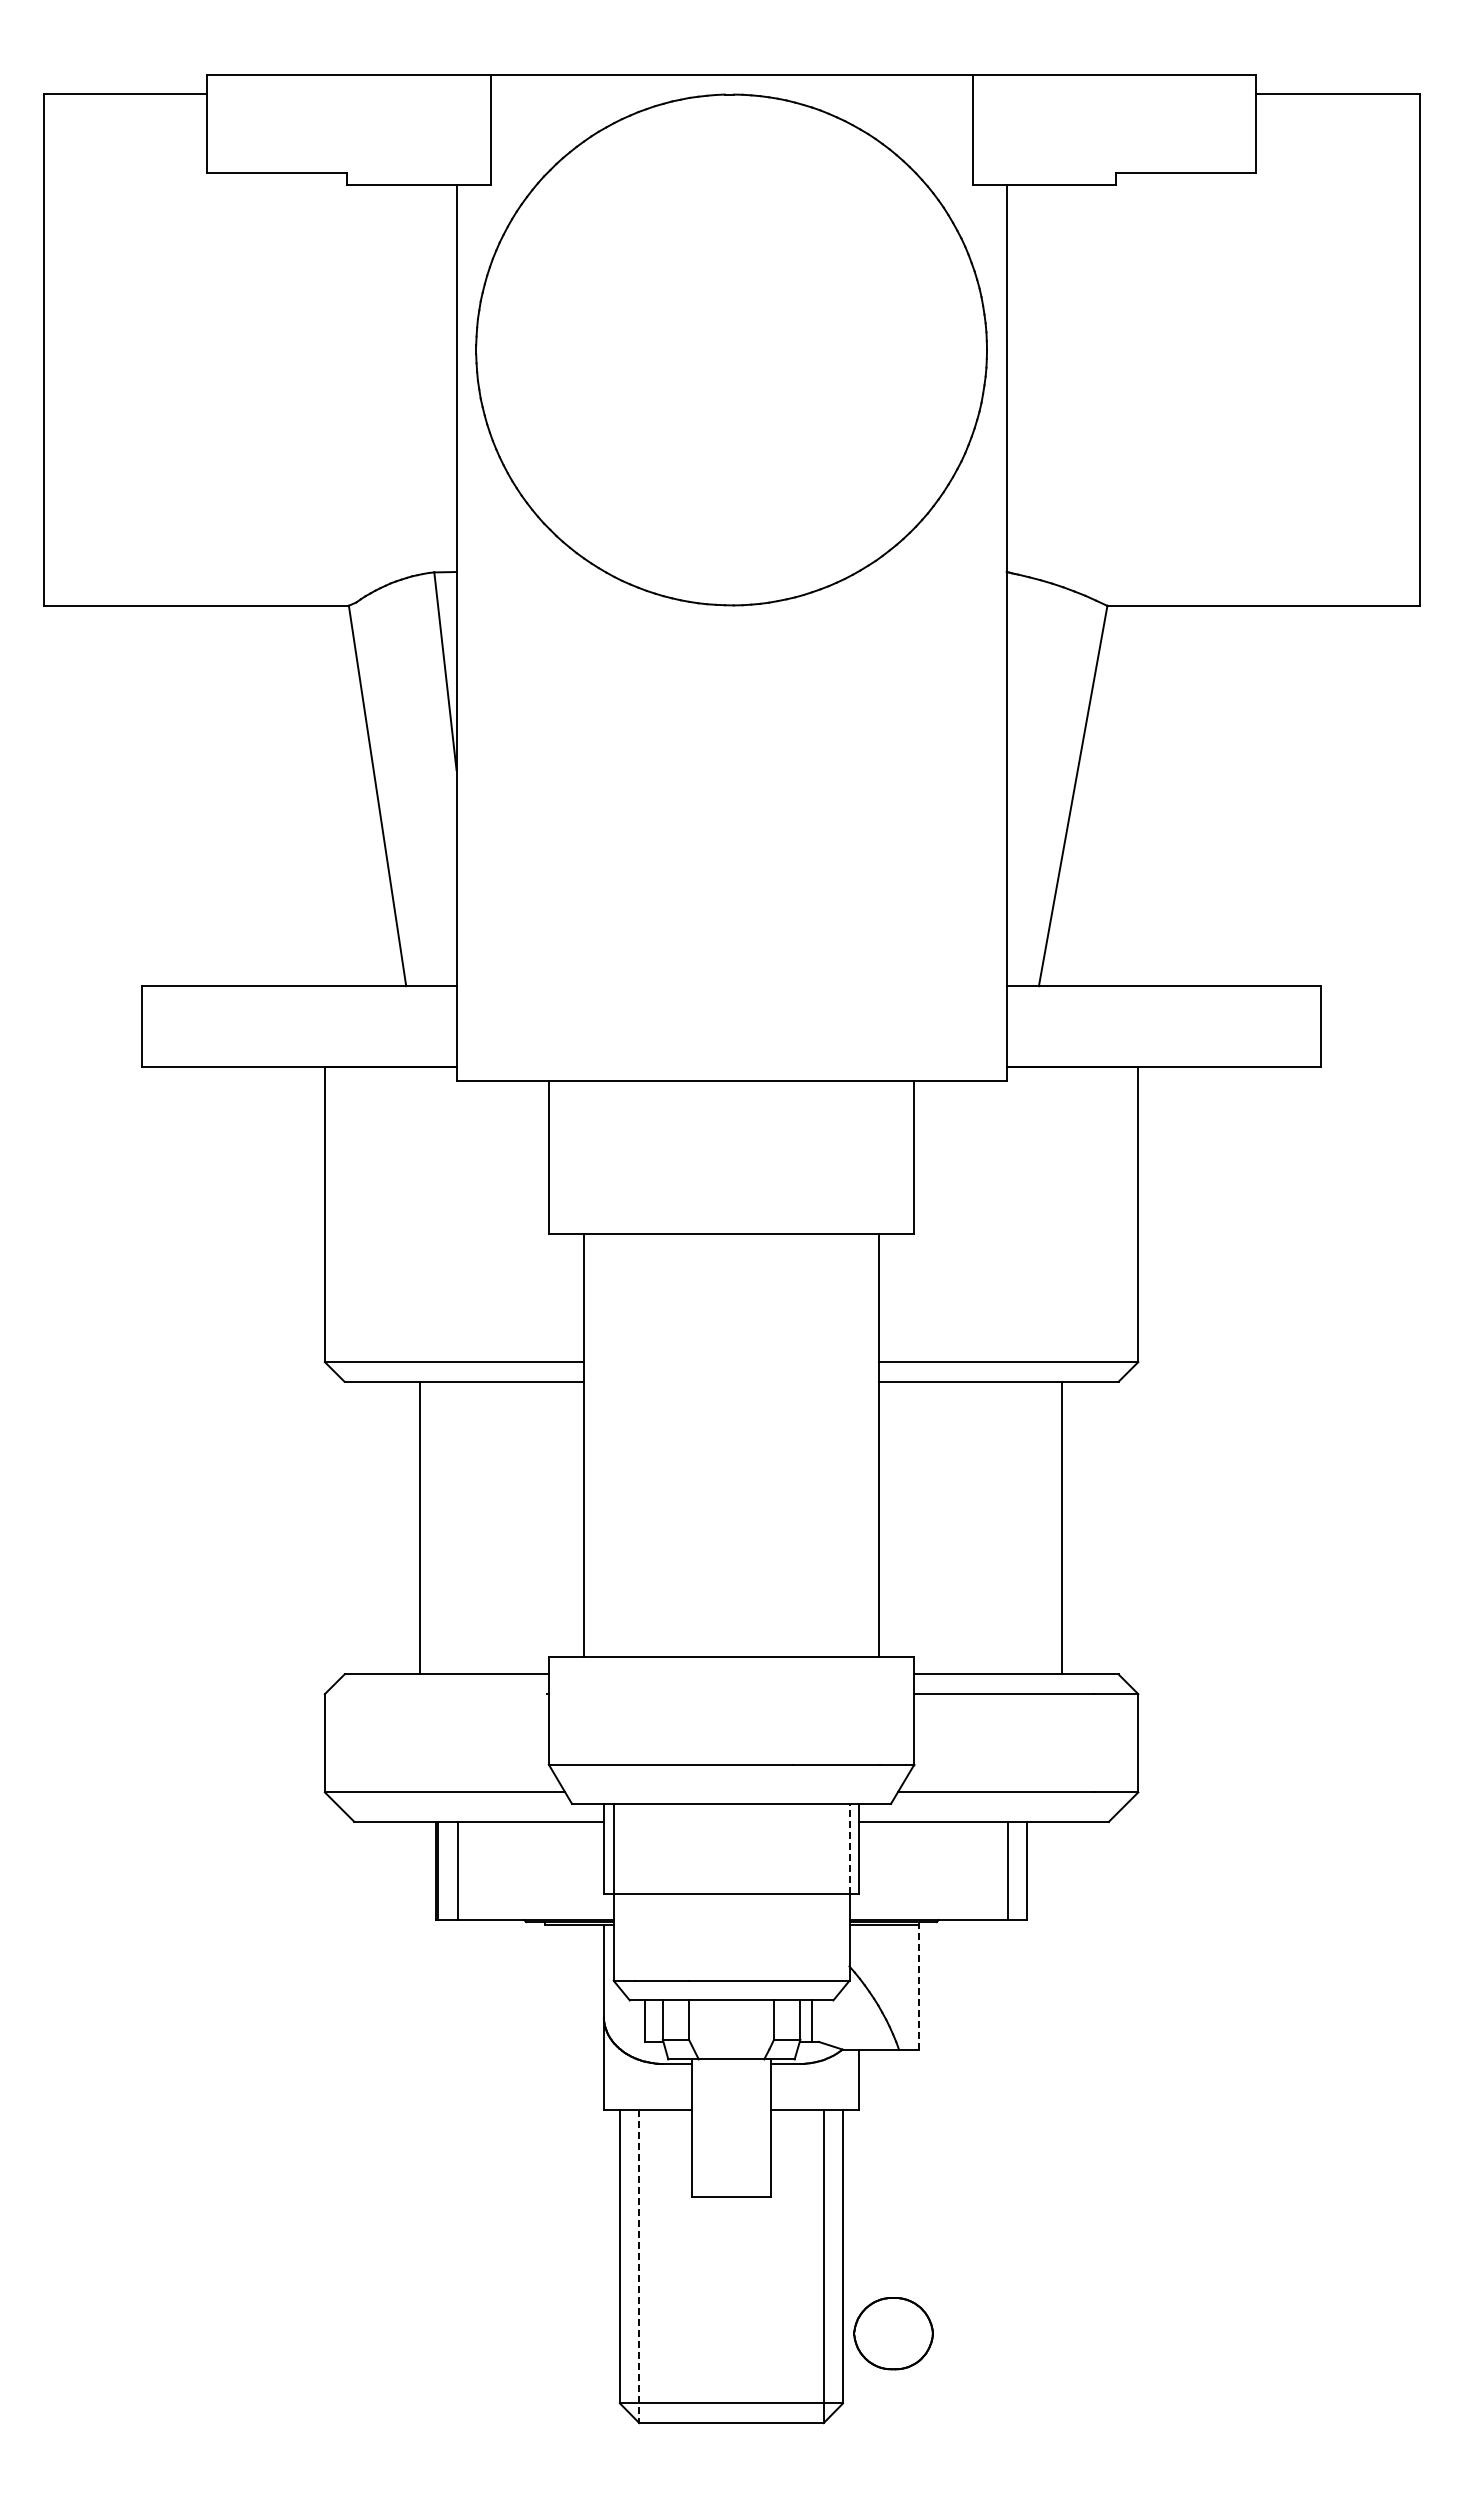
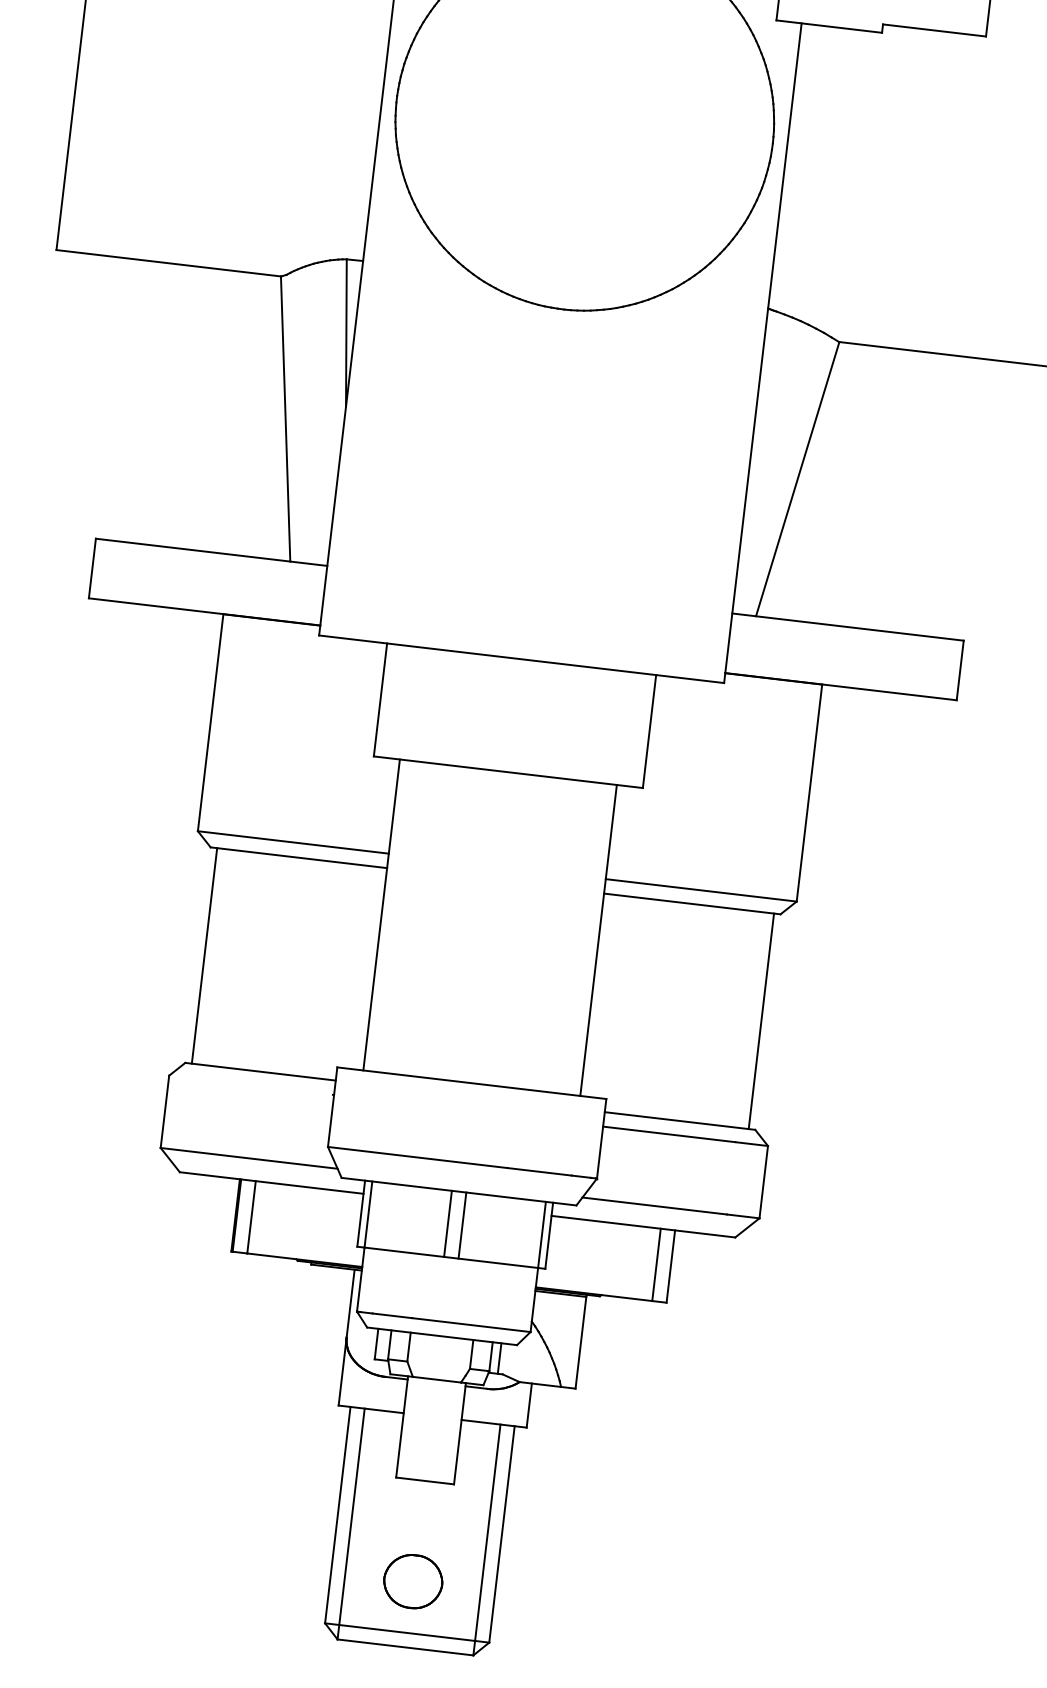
line: (420, 1527) -> (204, 955), moved
line: (1061, 1527) -> (761, 1020), moved
line: (721, 1848) -> (447, 1223), added
line: (741, 1848) -> (462, 1225), added
line: (849, 1848) -> (542, 1234), dashed -> solid
line: (918, 1985) -> (580, 1341), dashed -> solid
line: (639, 2266) -> (351, 1524), dashed -> solid
part: (893, 2333) -> (413, 1581), moved

